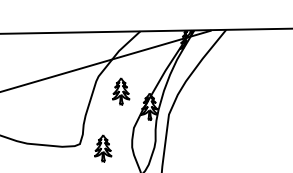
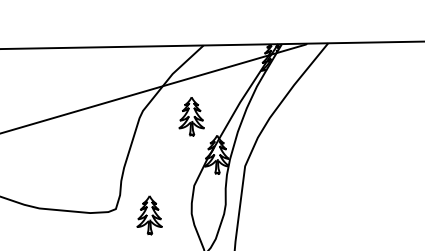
part: (121, 91) -> (192, 116), moved

